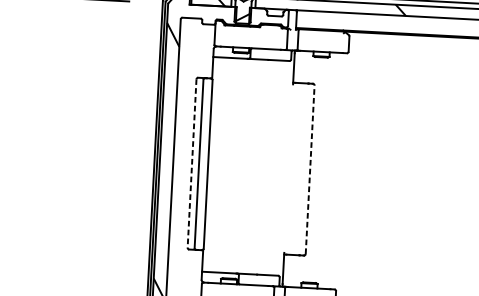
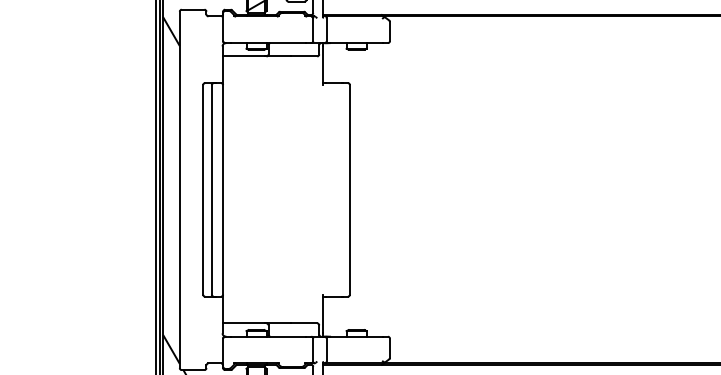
line: (192, 163) -> (203, 189), dashed -> solid
line: (309, 169) -> (349, 189), dashed -> solid

